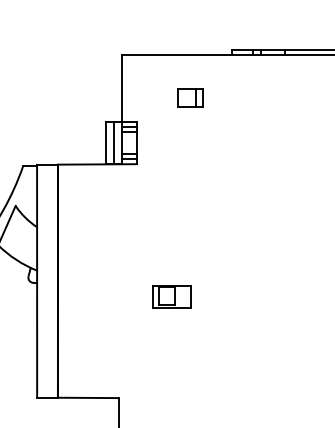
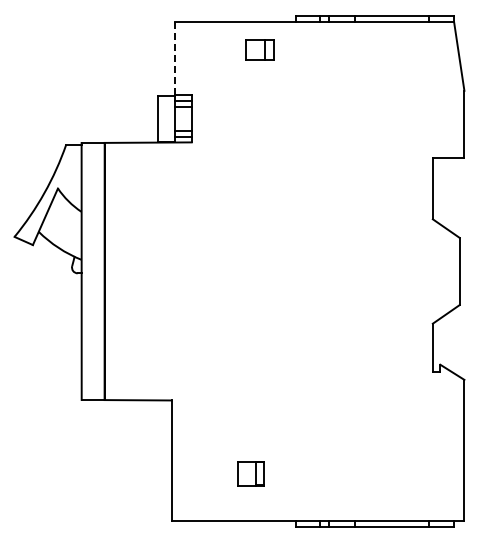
line: (121, 88) -> (174, 58), solid -> dashed
part: (190, 97) -> (259, 49), moved
line: (114, 142) -> (166, 118), removed
part: (171, 296) -> (229, 288), removed

